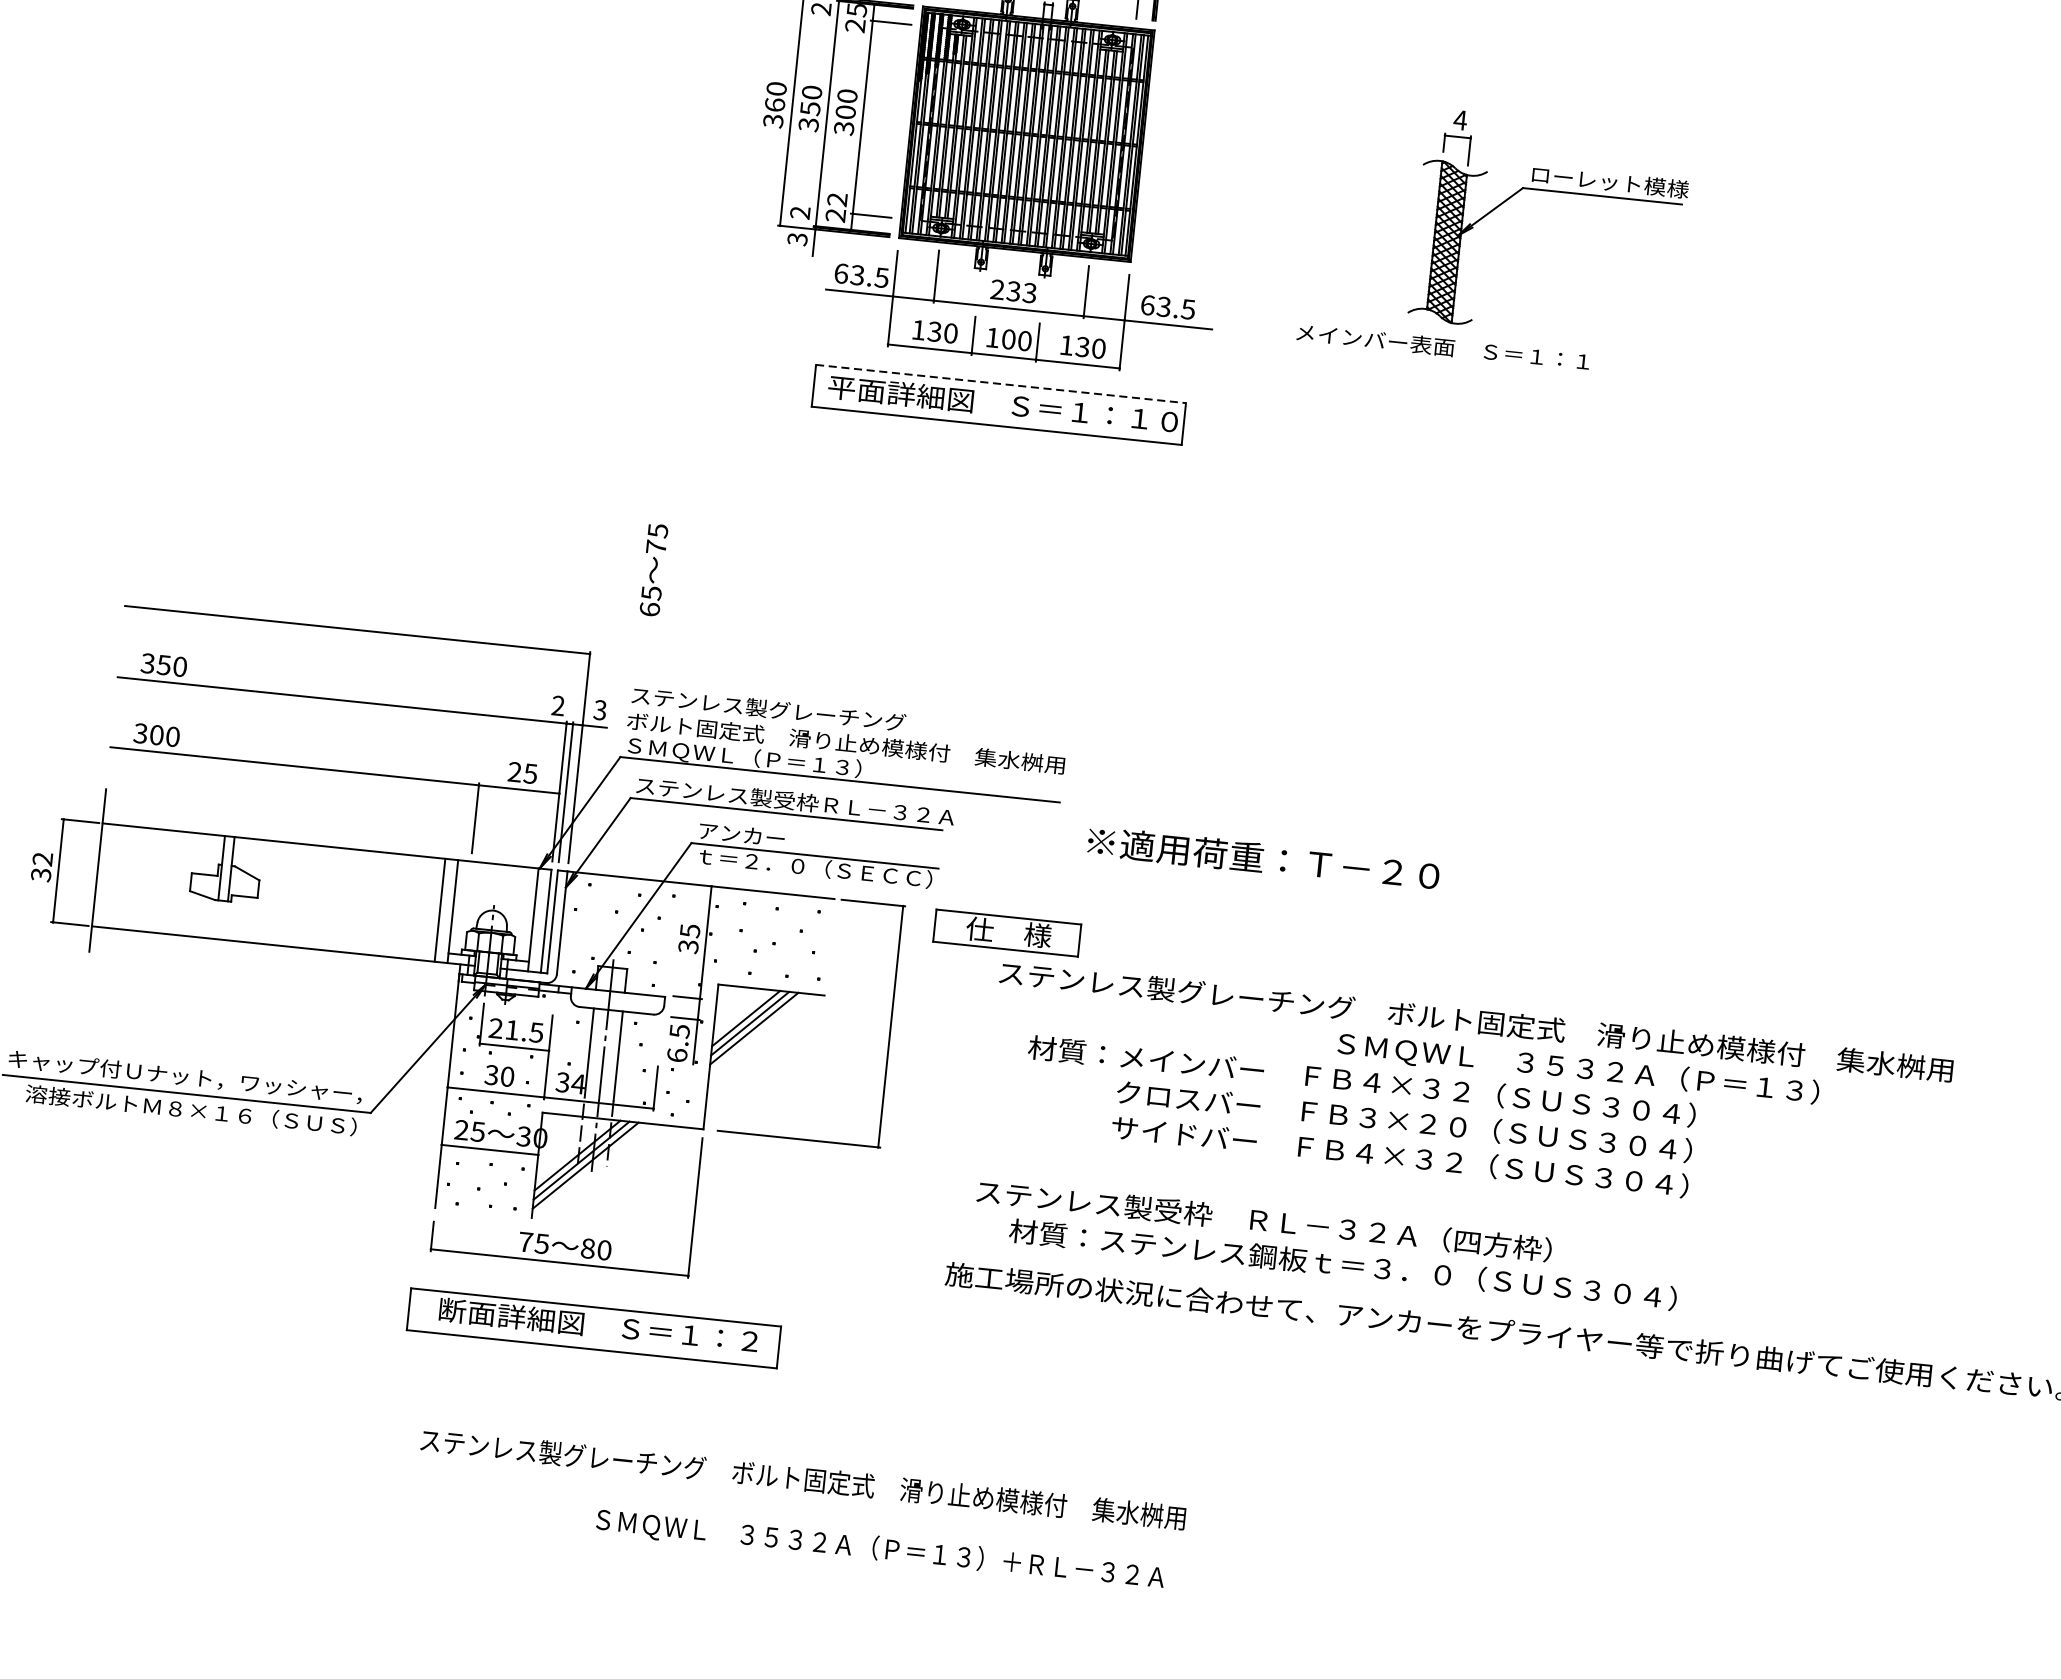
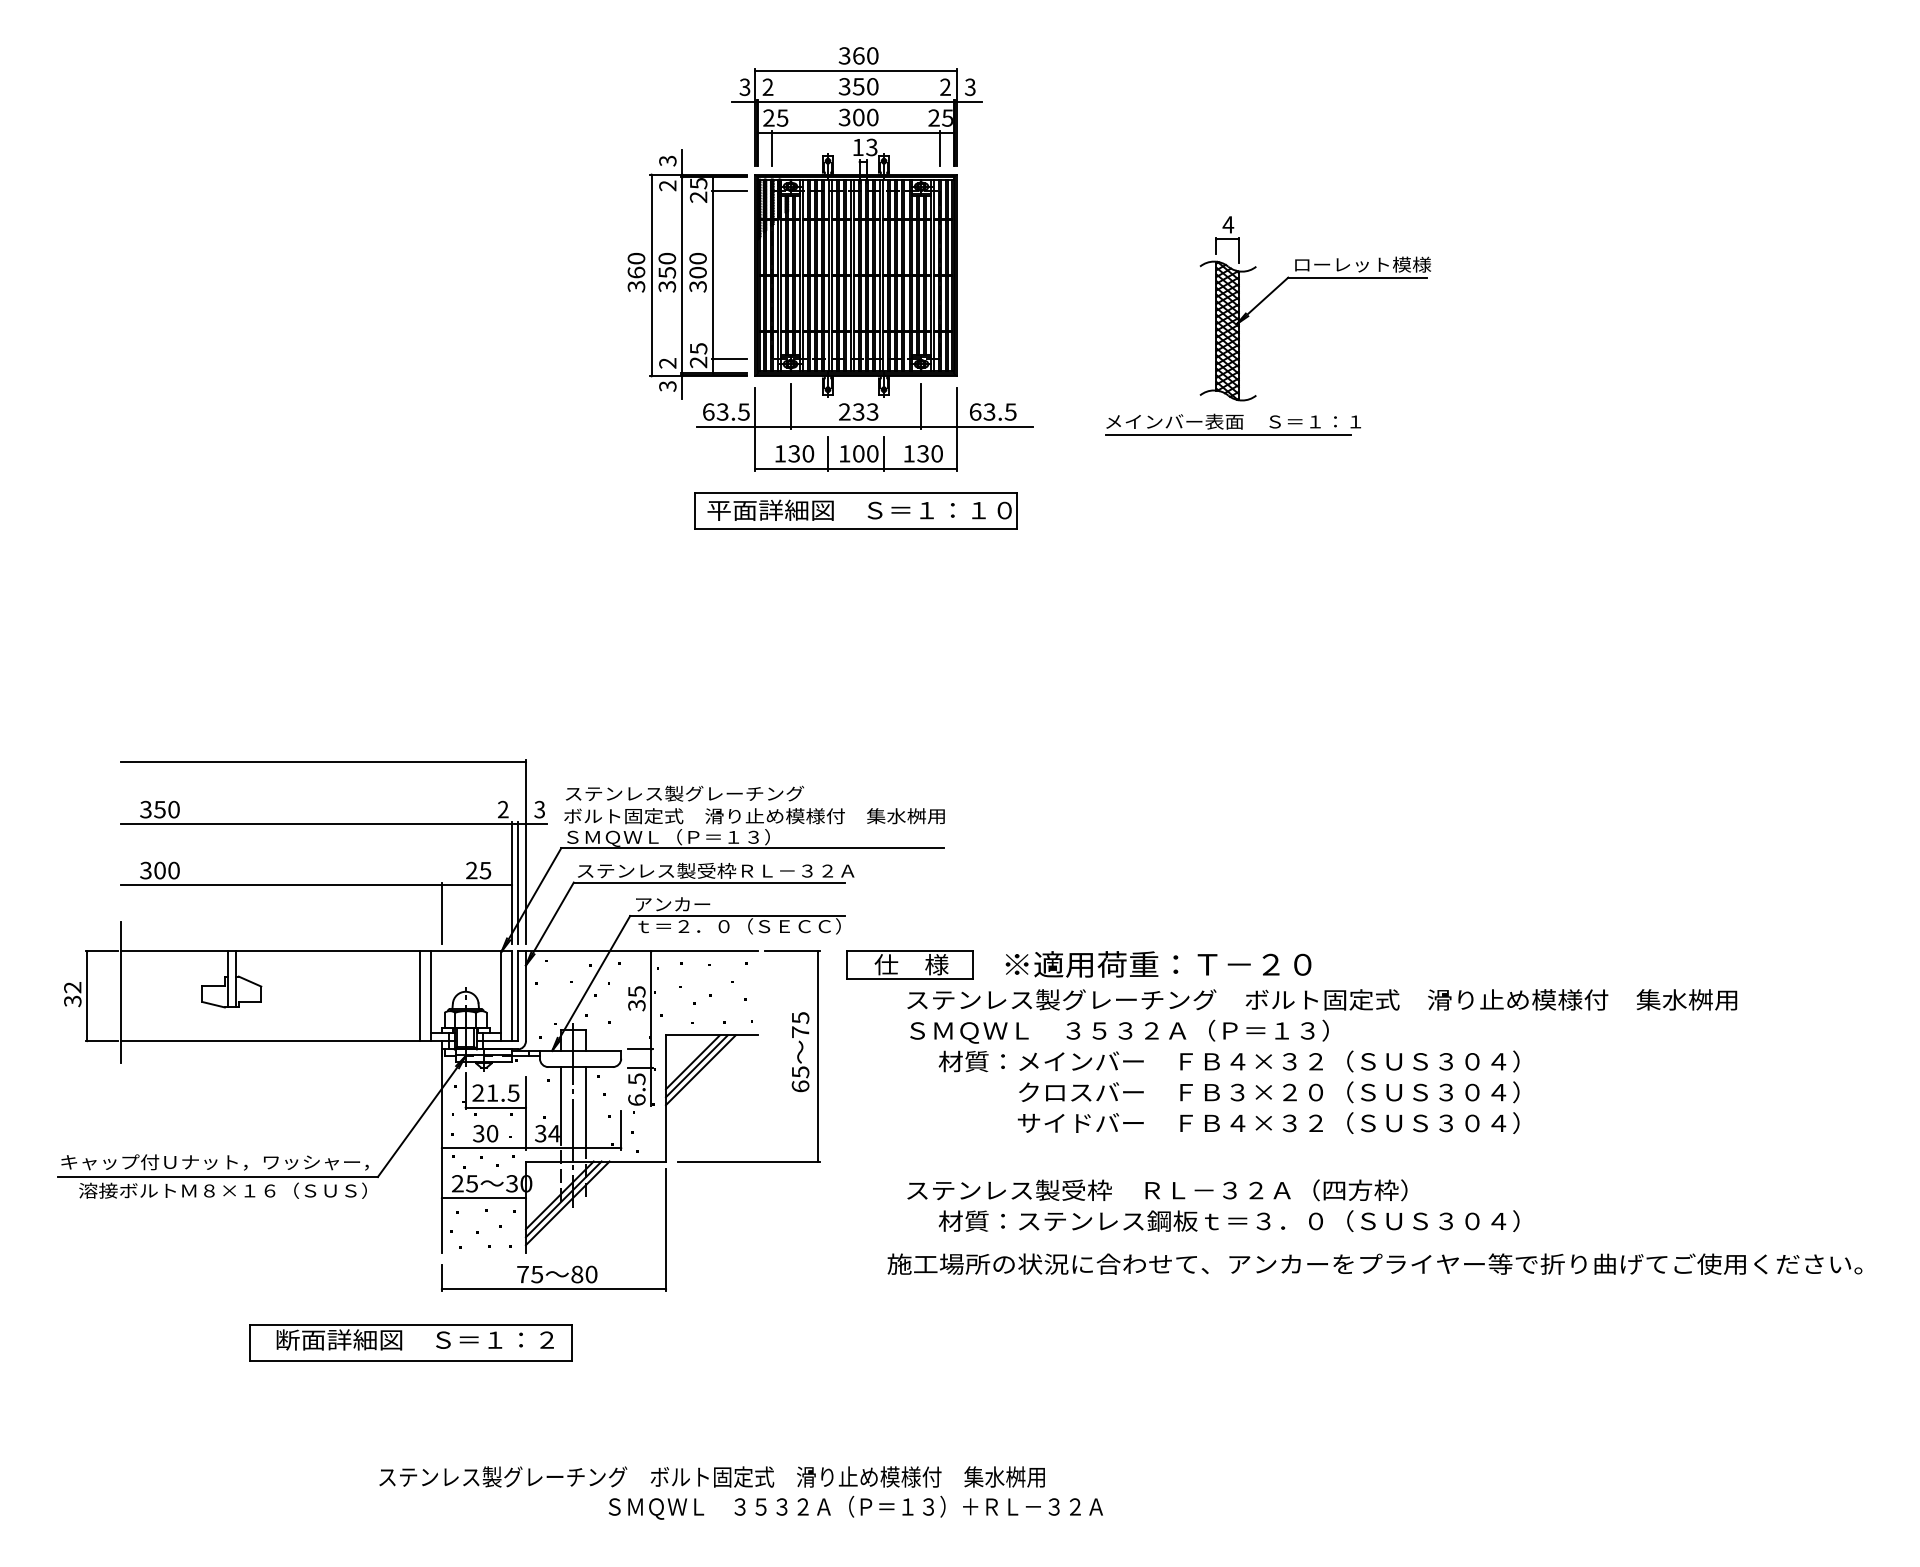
text: (837, 199) -> (698, 348), 22 -> 25
line: (1435, 361) -> (1228, 434), added
line: (1001, 383) -> (856, 492), dashed -> solid
text: (653, 570) -> (800, 1052), moved
text: (1263, 858) -> (1158, 964), moved
text: (1578, 1068) -> (1119, 1031), moved
part: (592, 1327) -> (410, 1342), moved
text: (802, 1478) -> (711, 1476), moved

